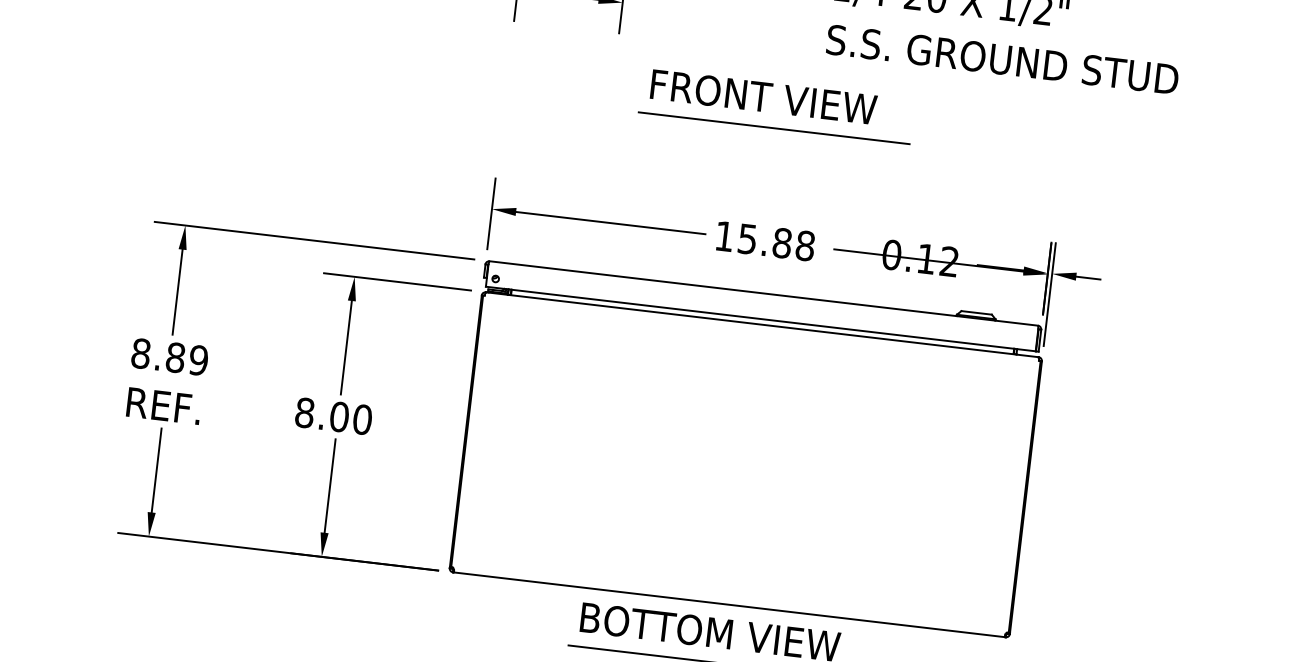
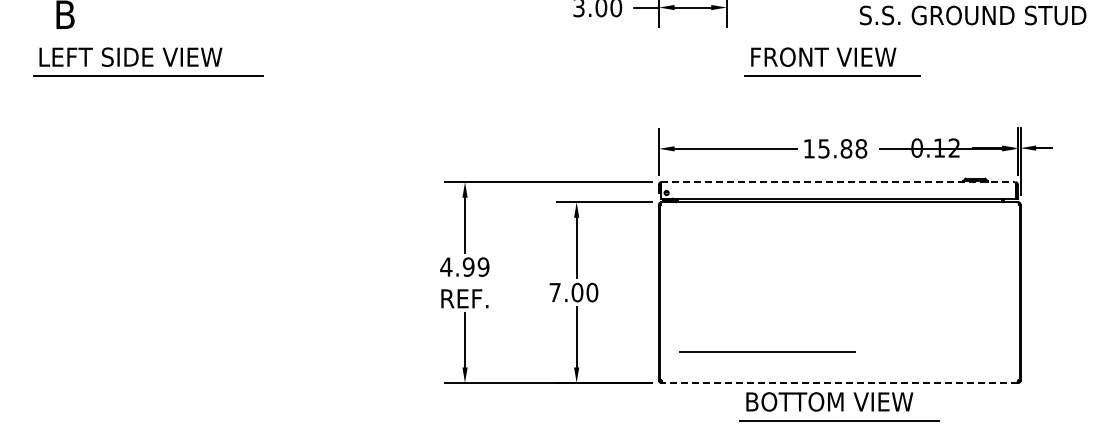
line: (763, 293) -> (838, 182), solid -> dashed
text: (158, 354) -> (457, 266), 8.89 -> 4.99
text: (303, 412) -> (554, 292), 8.00 -> 7.00
line: (623, 542) -> (767, 351), added
line: (728, 605) -> (839, 383), solid -> dashed

